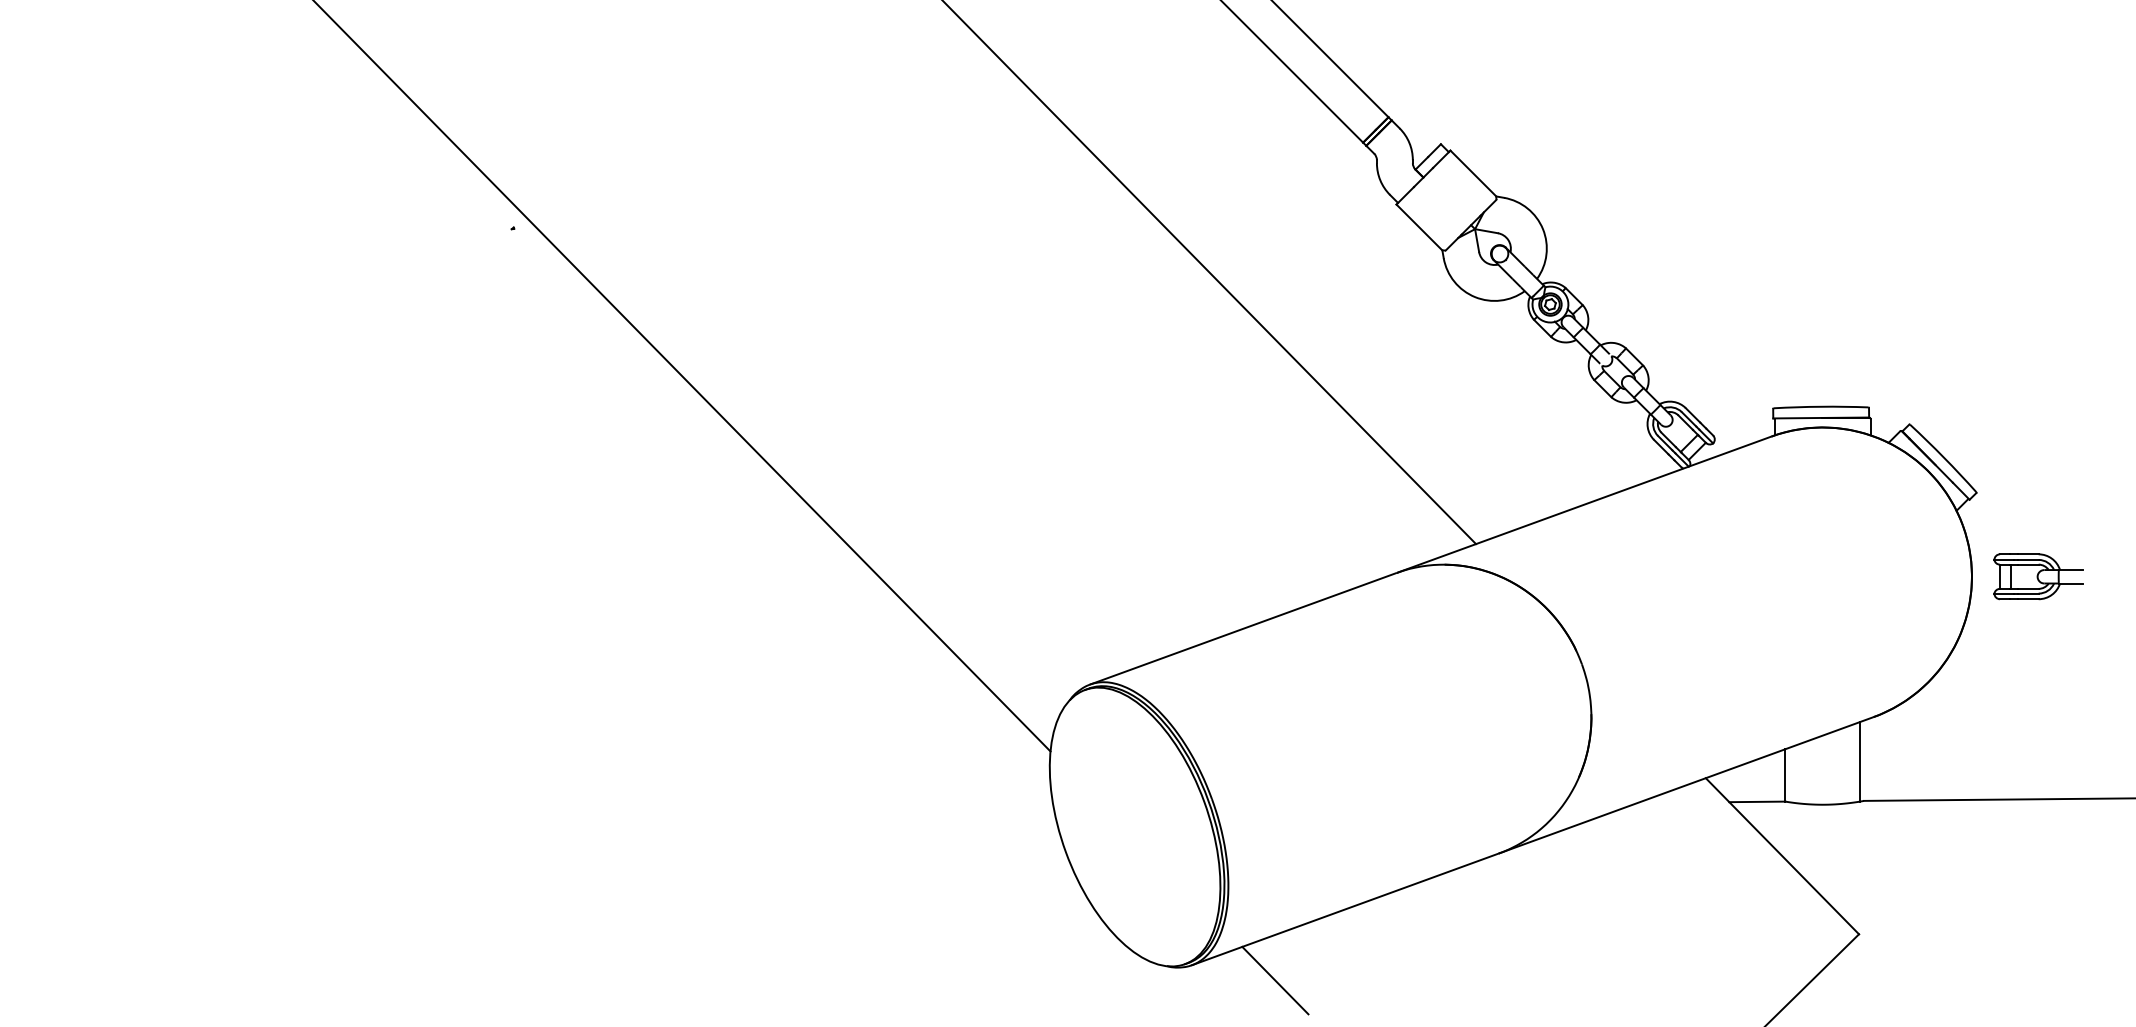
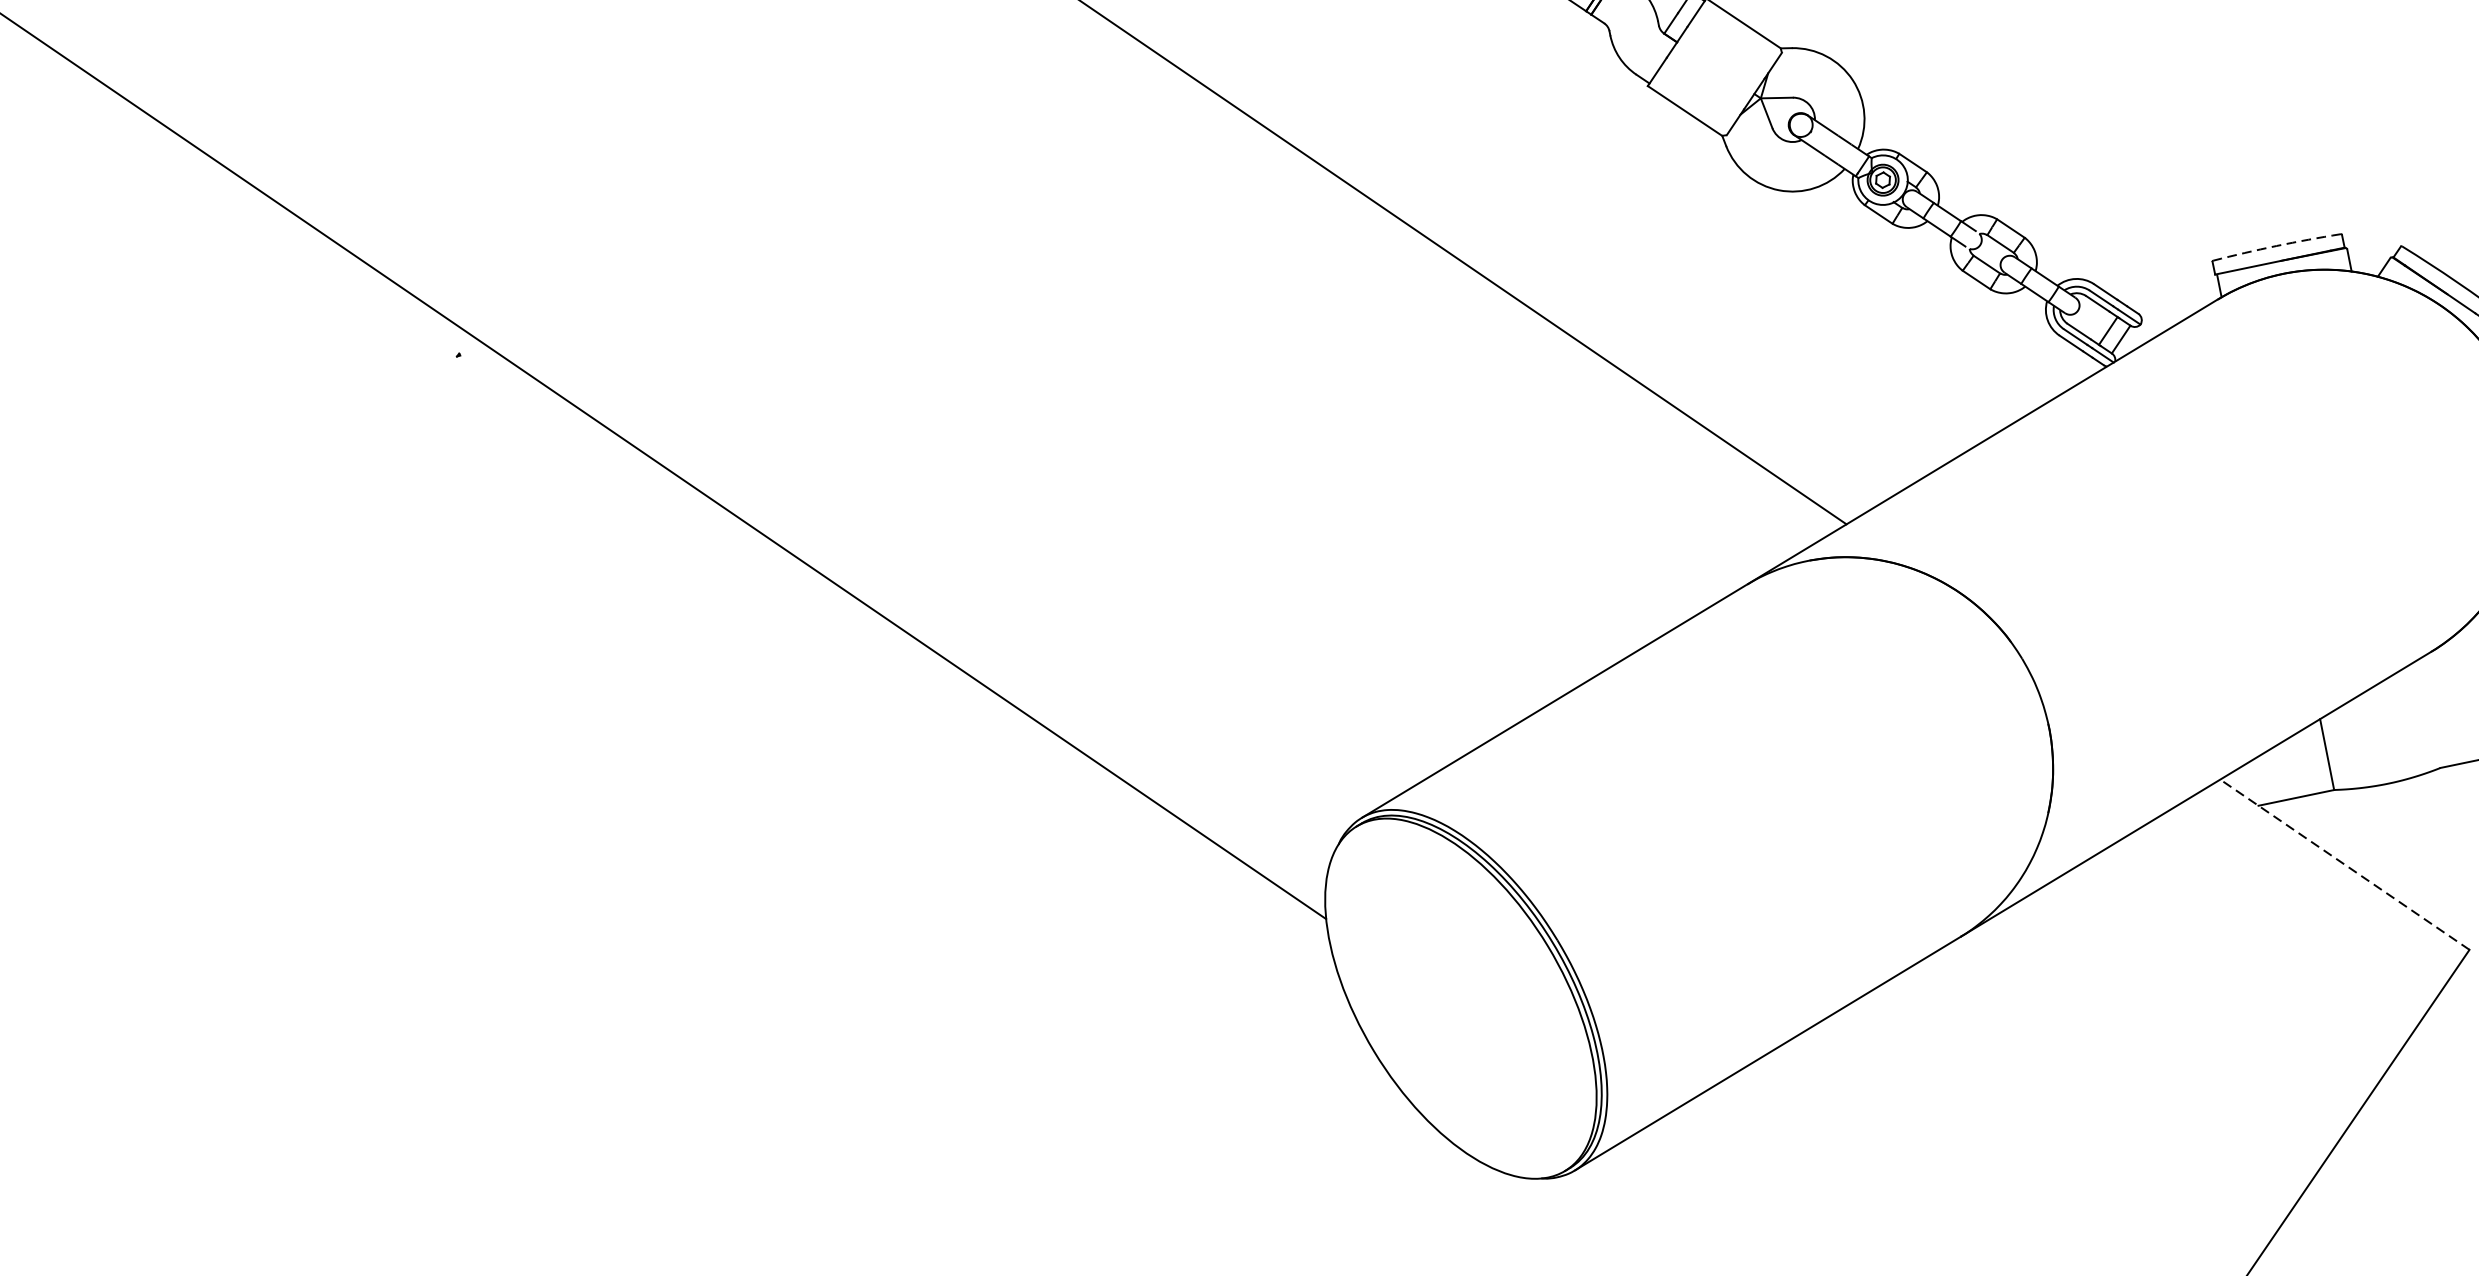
arc: (1821, 406) -> (2277, 245), solid -> dashed
line: (1860, 761) -> (2425, 715), removed
line: (1782, 855) -> (2344, 863), solid -> dashed
line: (1275, 980) -> (1692, 1168), removed

